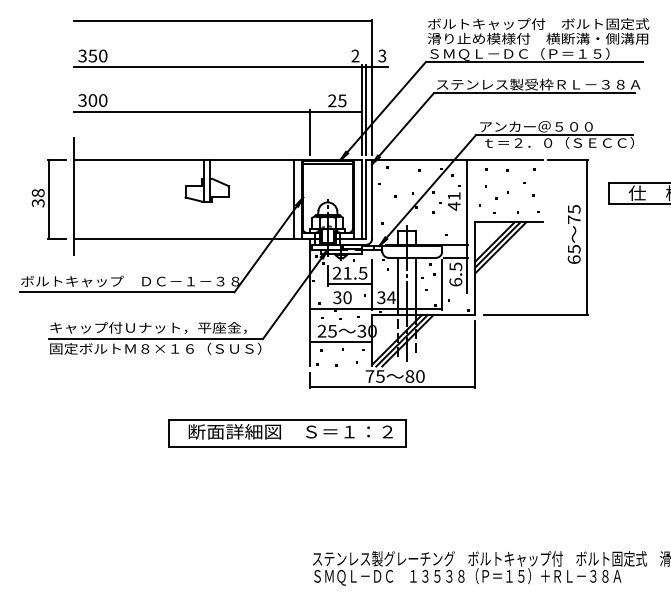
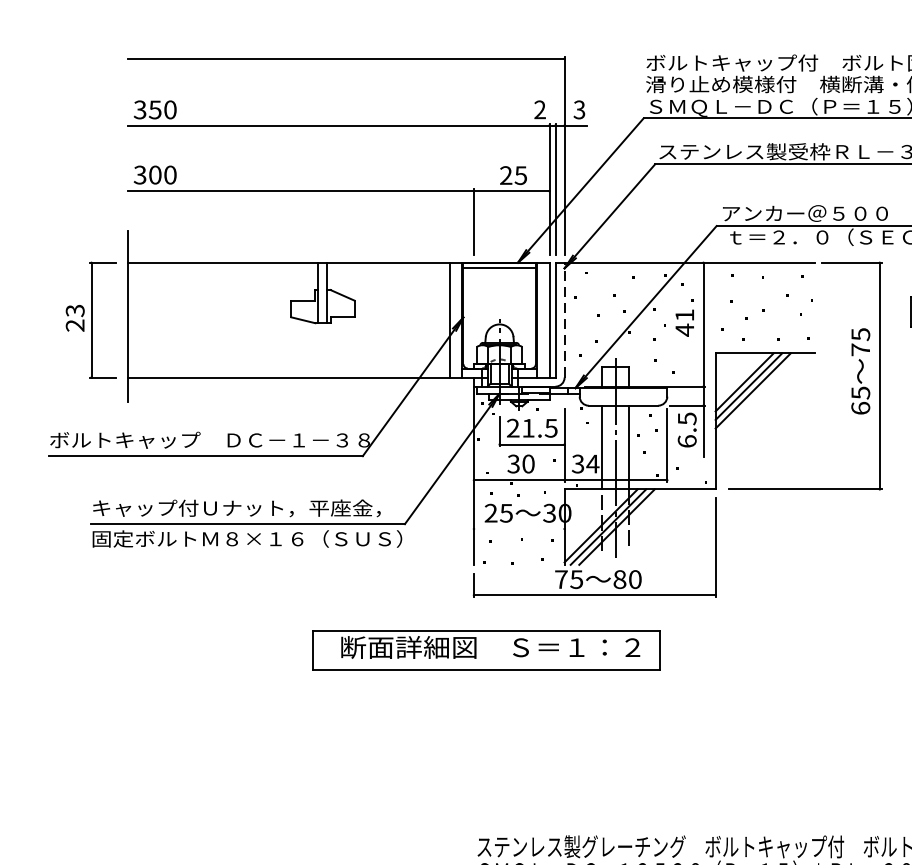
text: (37, 198) -> (74, 318), 38 -> 23
line: (372, 199) -> (565, 320), solid -> dashed
line: (341, 342) -> (519, 529), removed
part: (287, 433) -> (485, 649), moved

